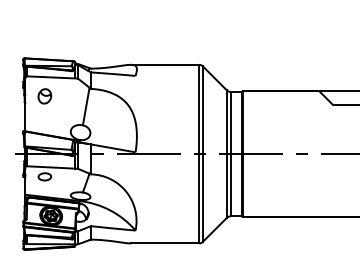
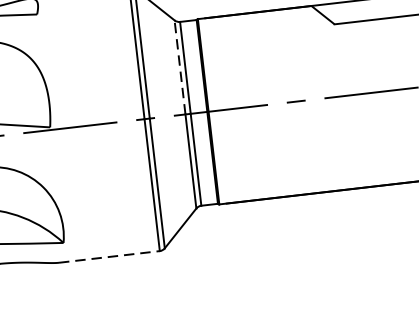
line: (226, 122) -> (179, 67), solid -> dashed
line: (165, 243) -> (109, 256), solid -> dashed

